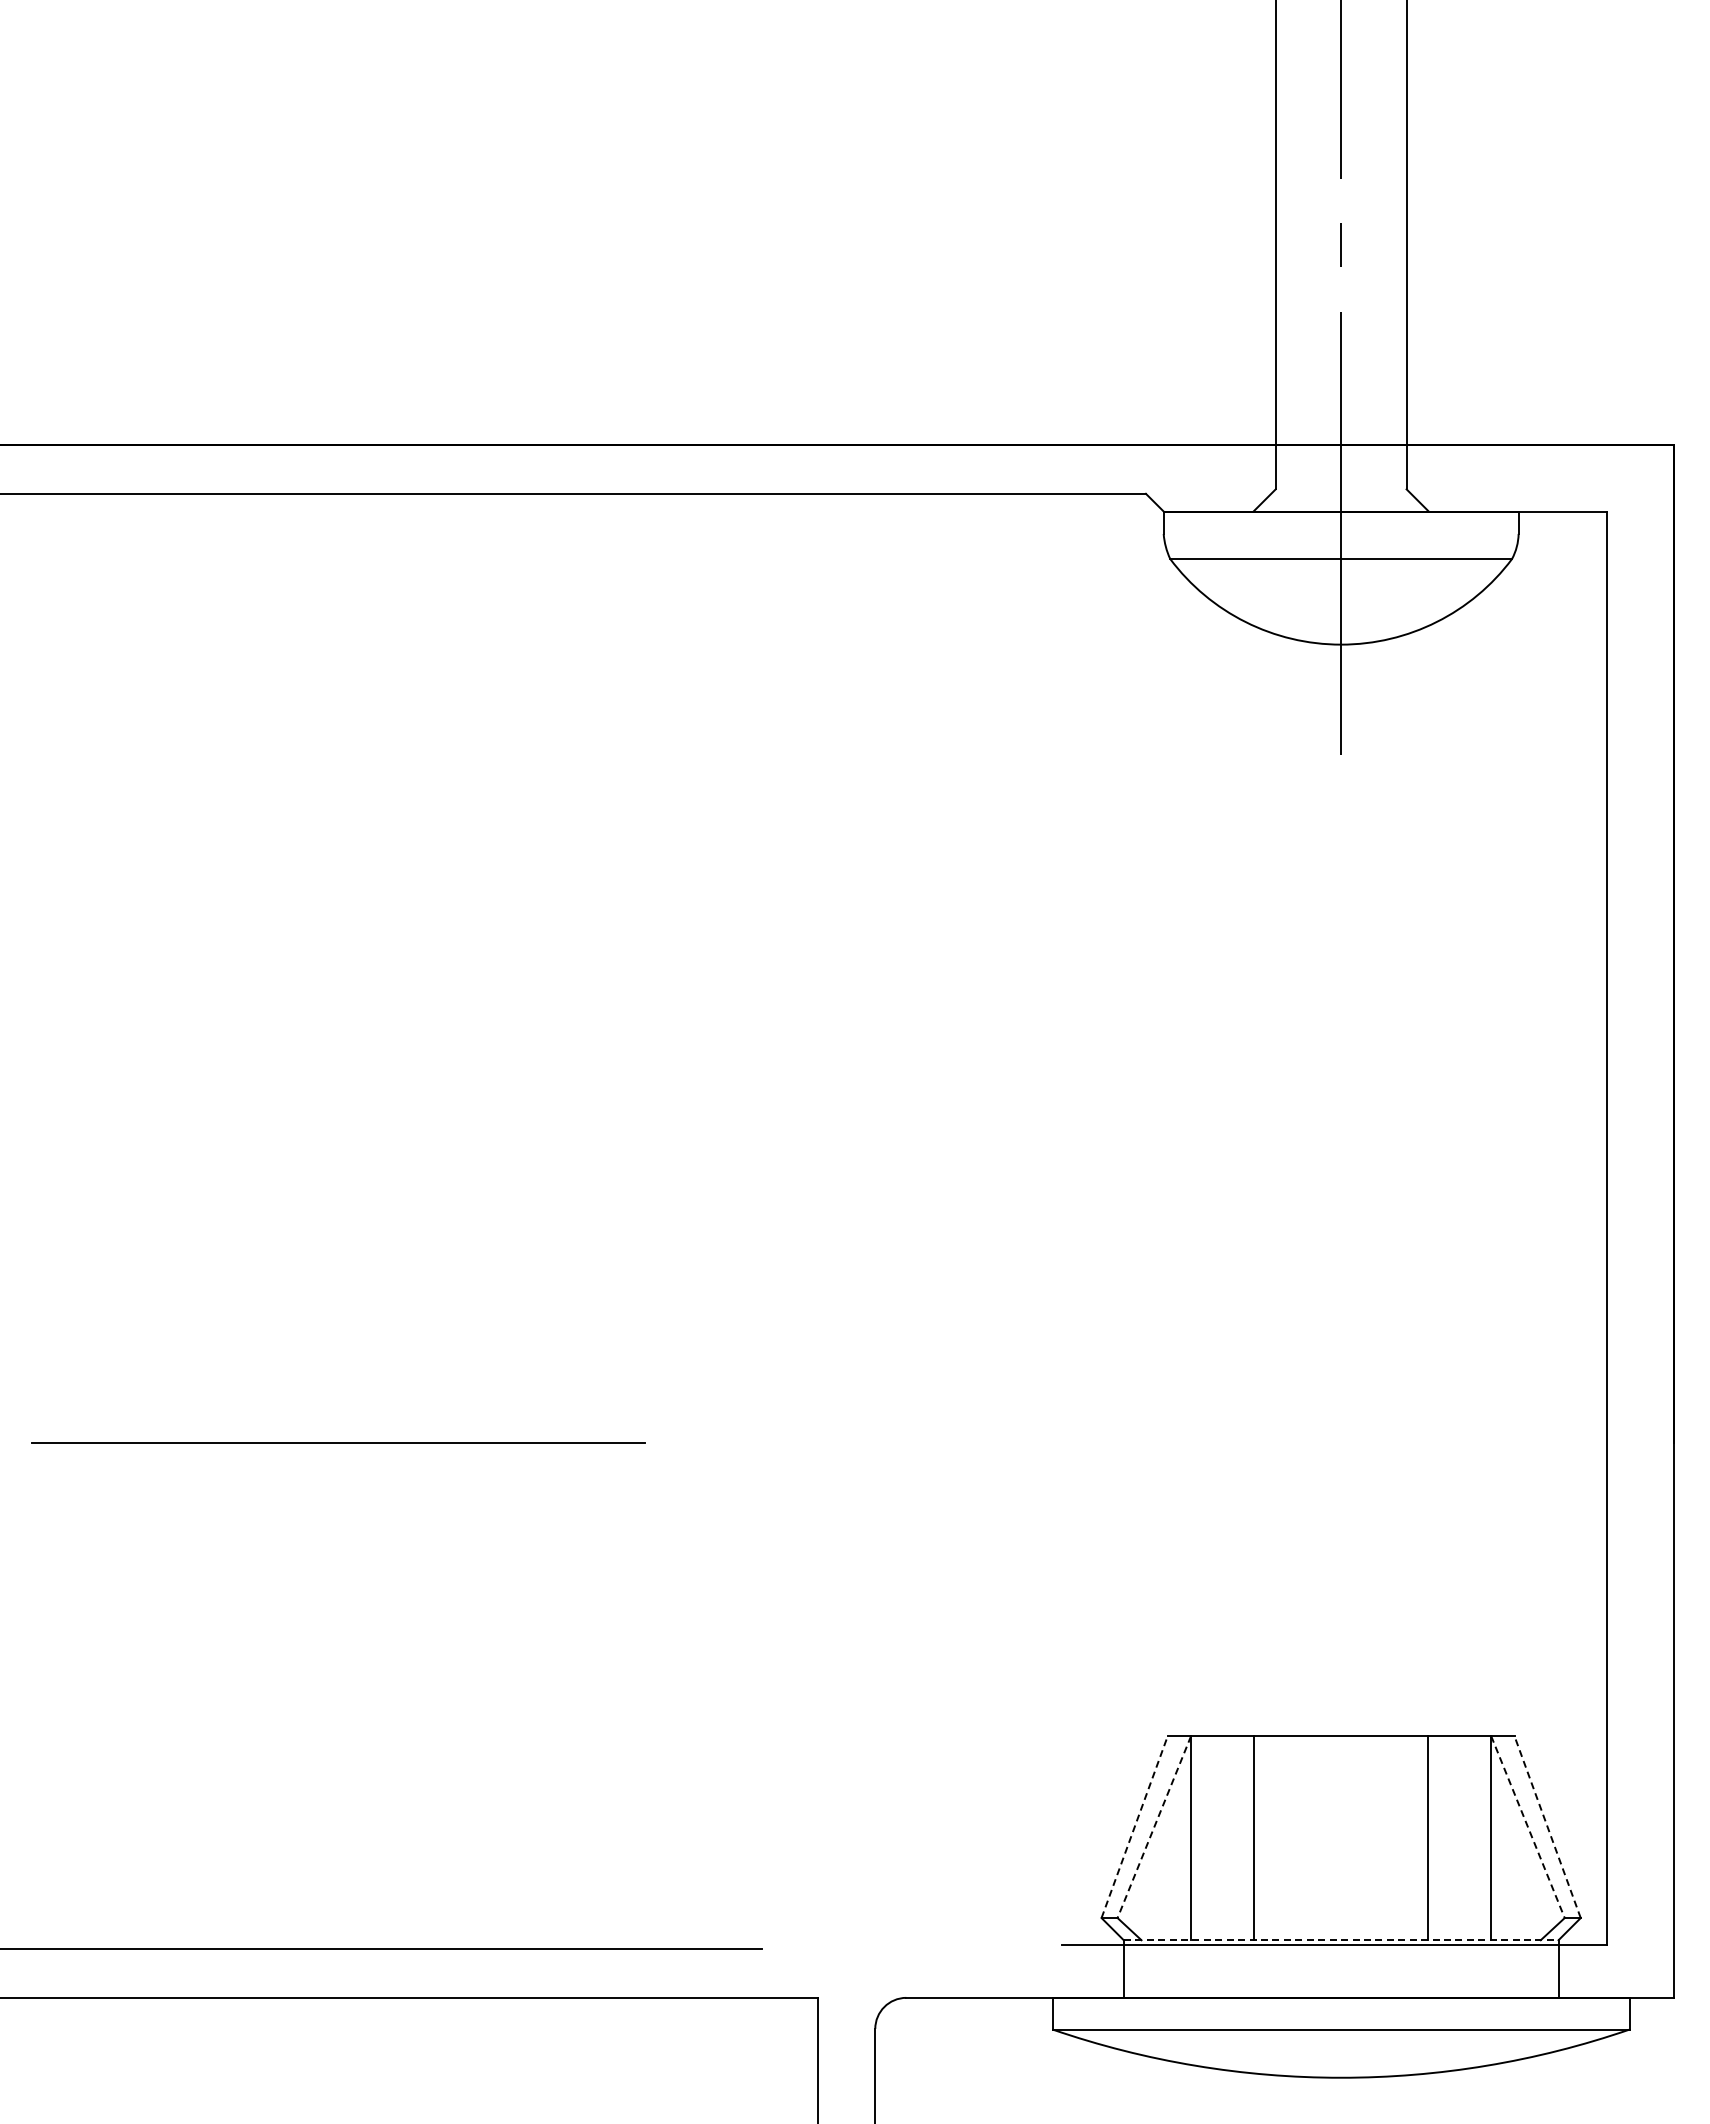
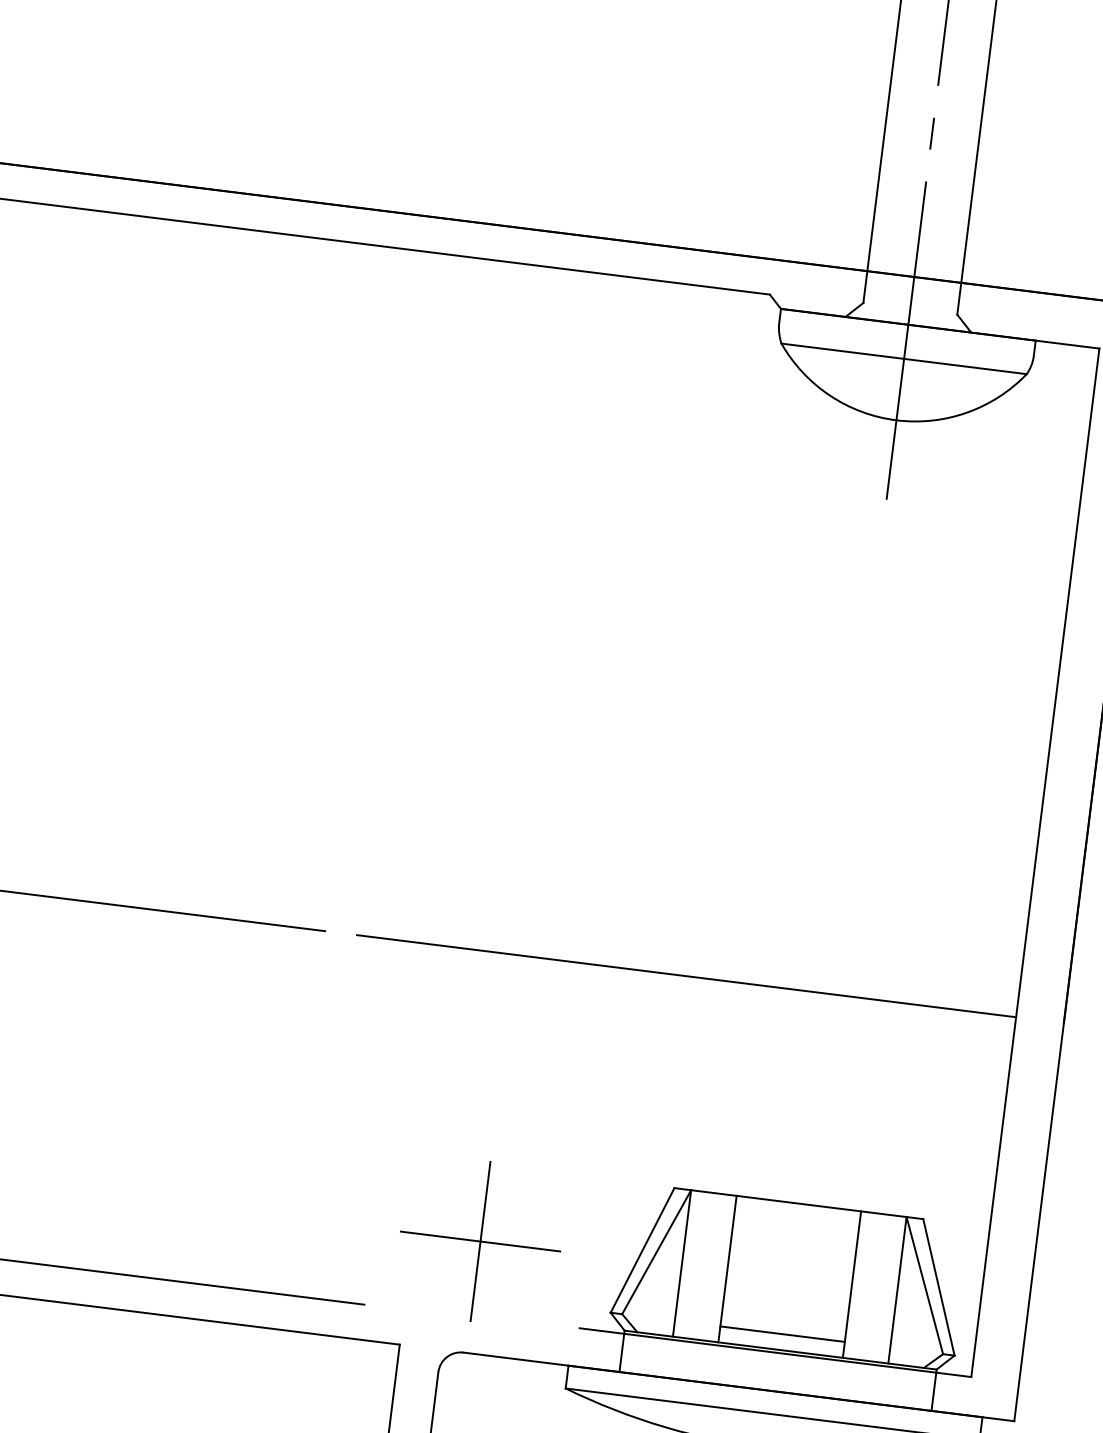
line: (1147, 1443) -> (686, 976), added
line: (1134, 1827) -> (642, 1250), dashed -> solid
line: (1154, 1827) -> (656, 1252), dashed -> solid
line: (1528, 1827) -> (925, 1285), dashed -> solid
line: (1547, 1827) -> (938, 1287), dashed -> solid
part: (910, 1842) -> (480, 1241), added
line: (1340, 1918) -> (782, 1334), added
line: (1341, 1940) -> (780, 1350), dashed -> solid

